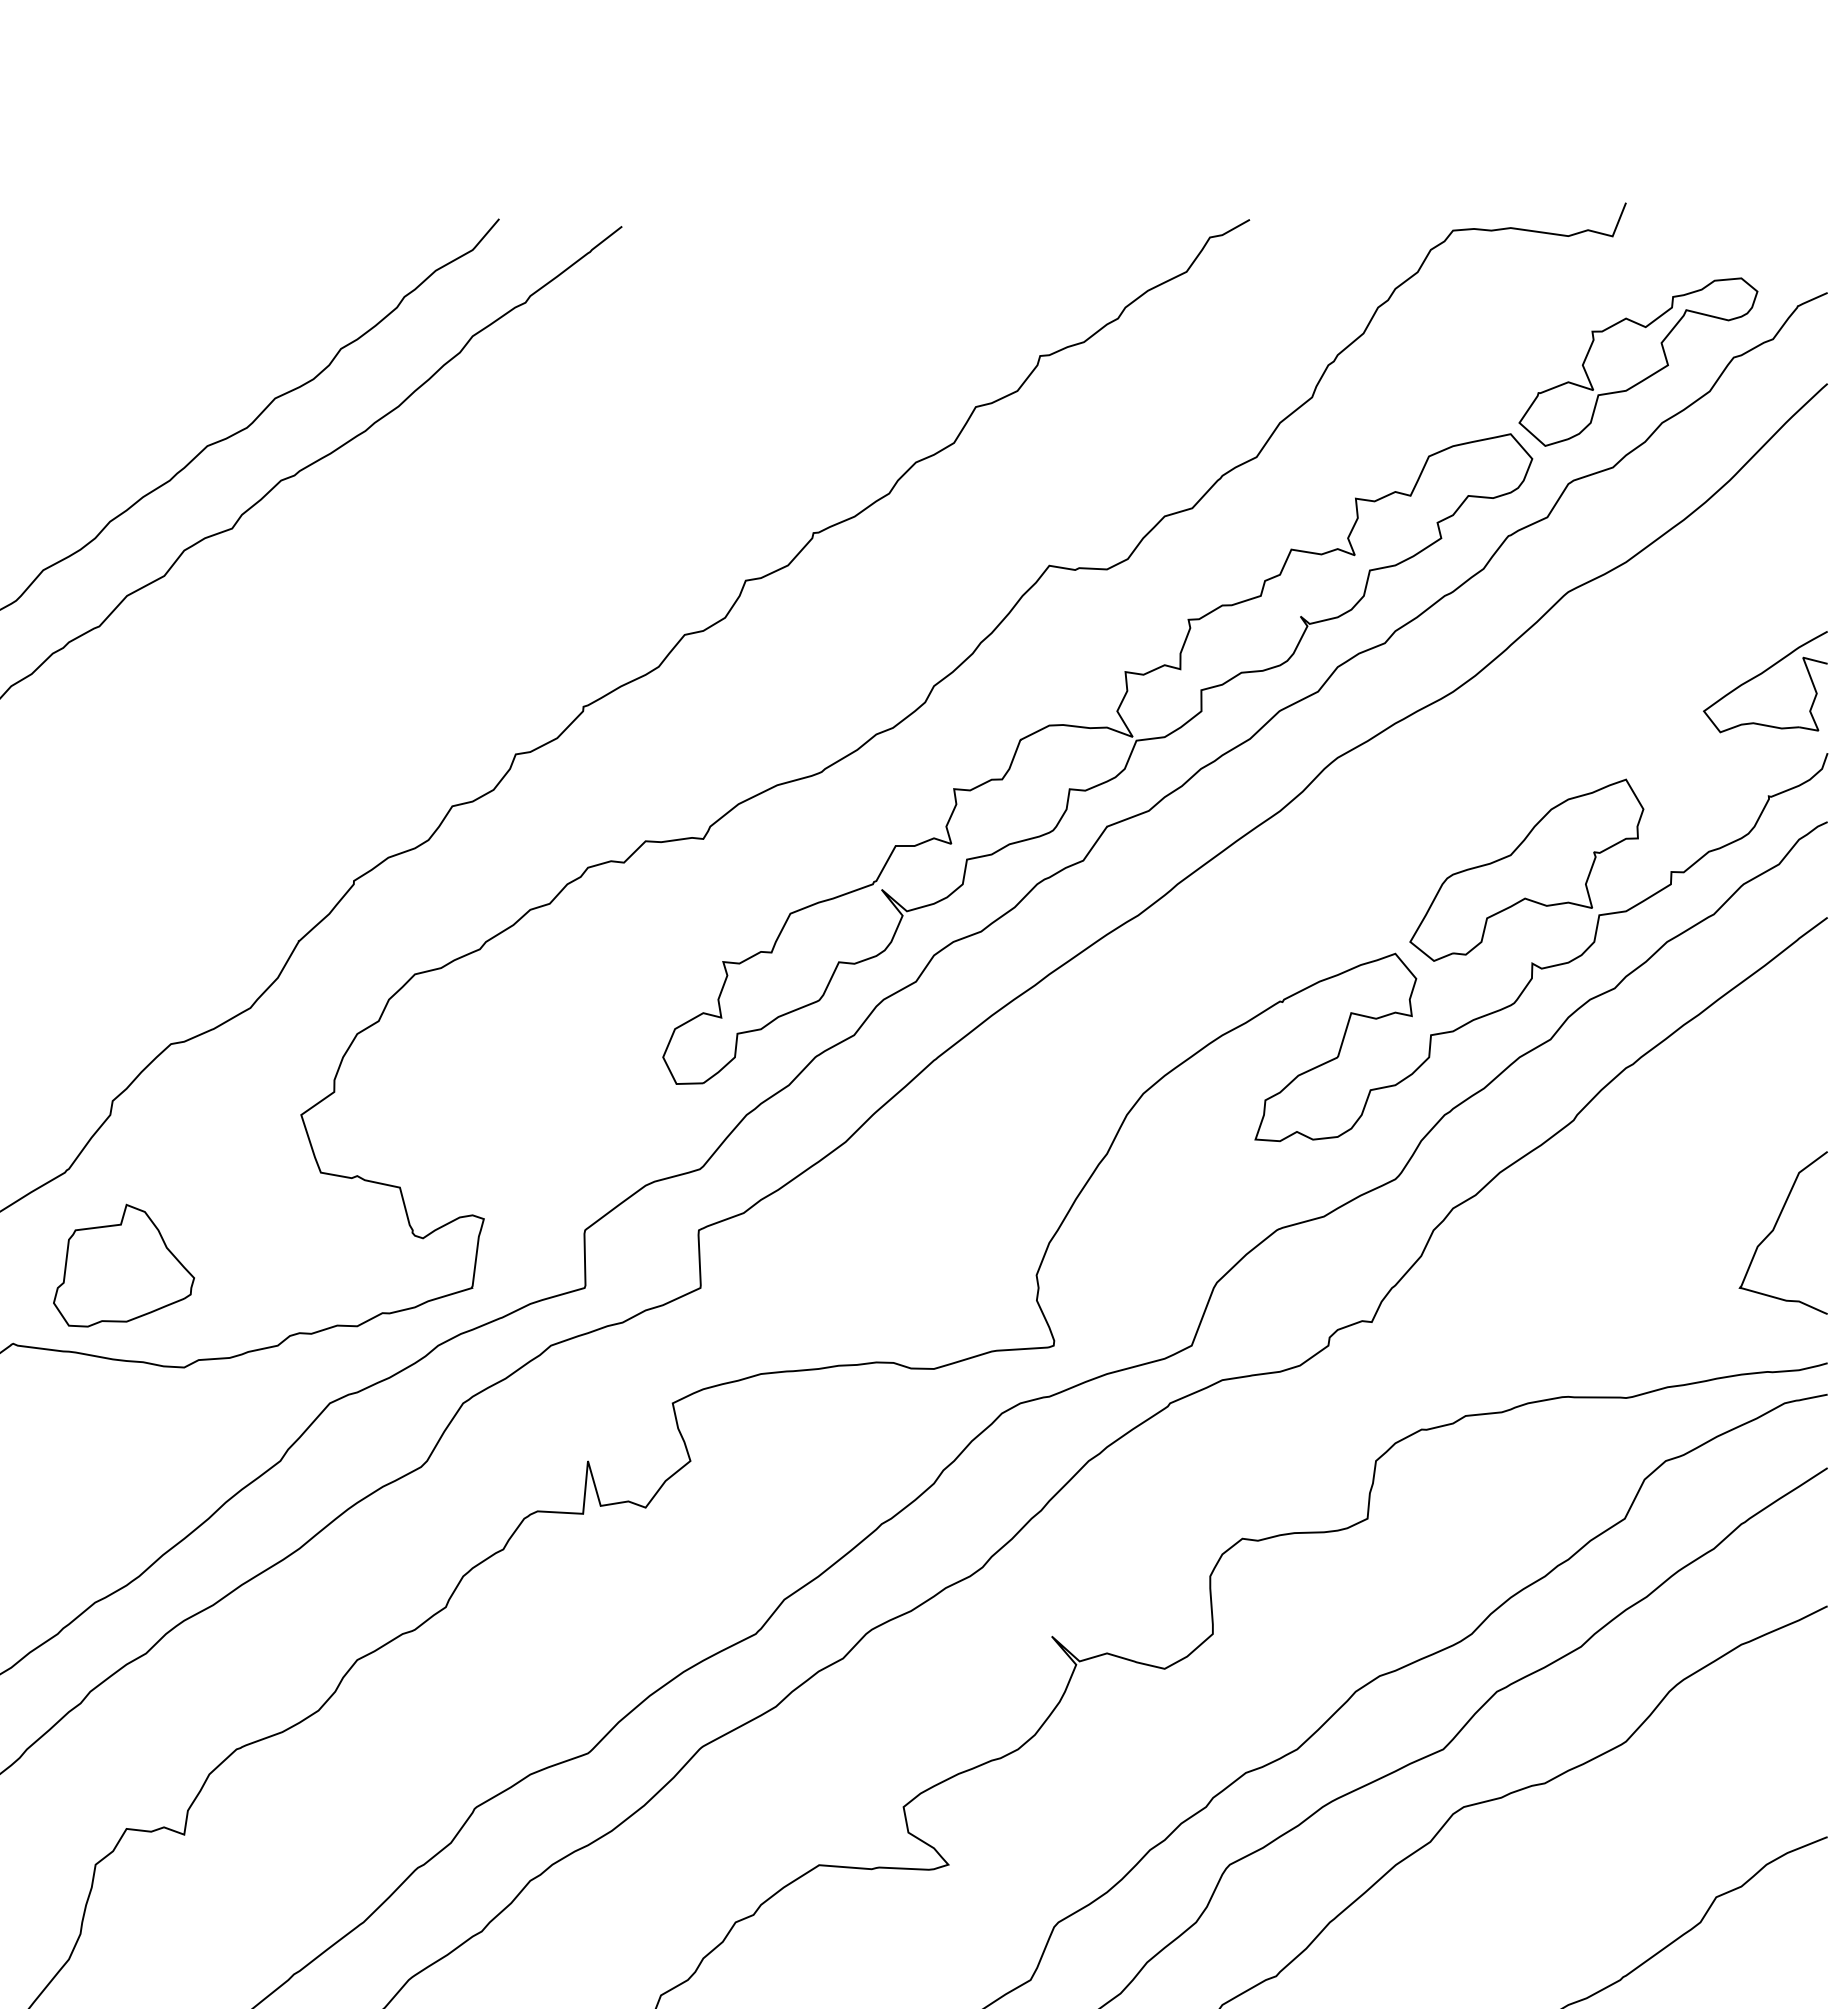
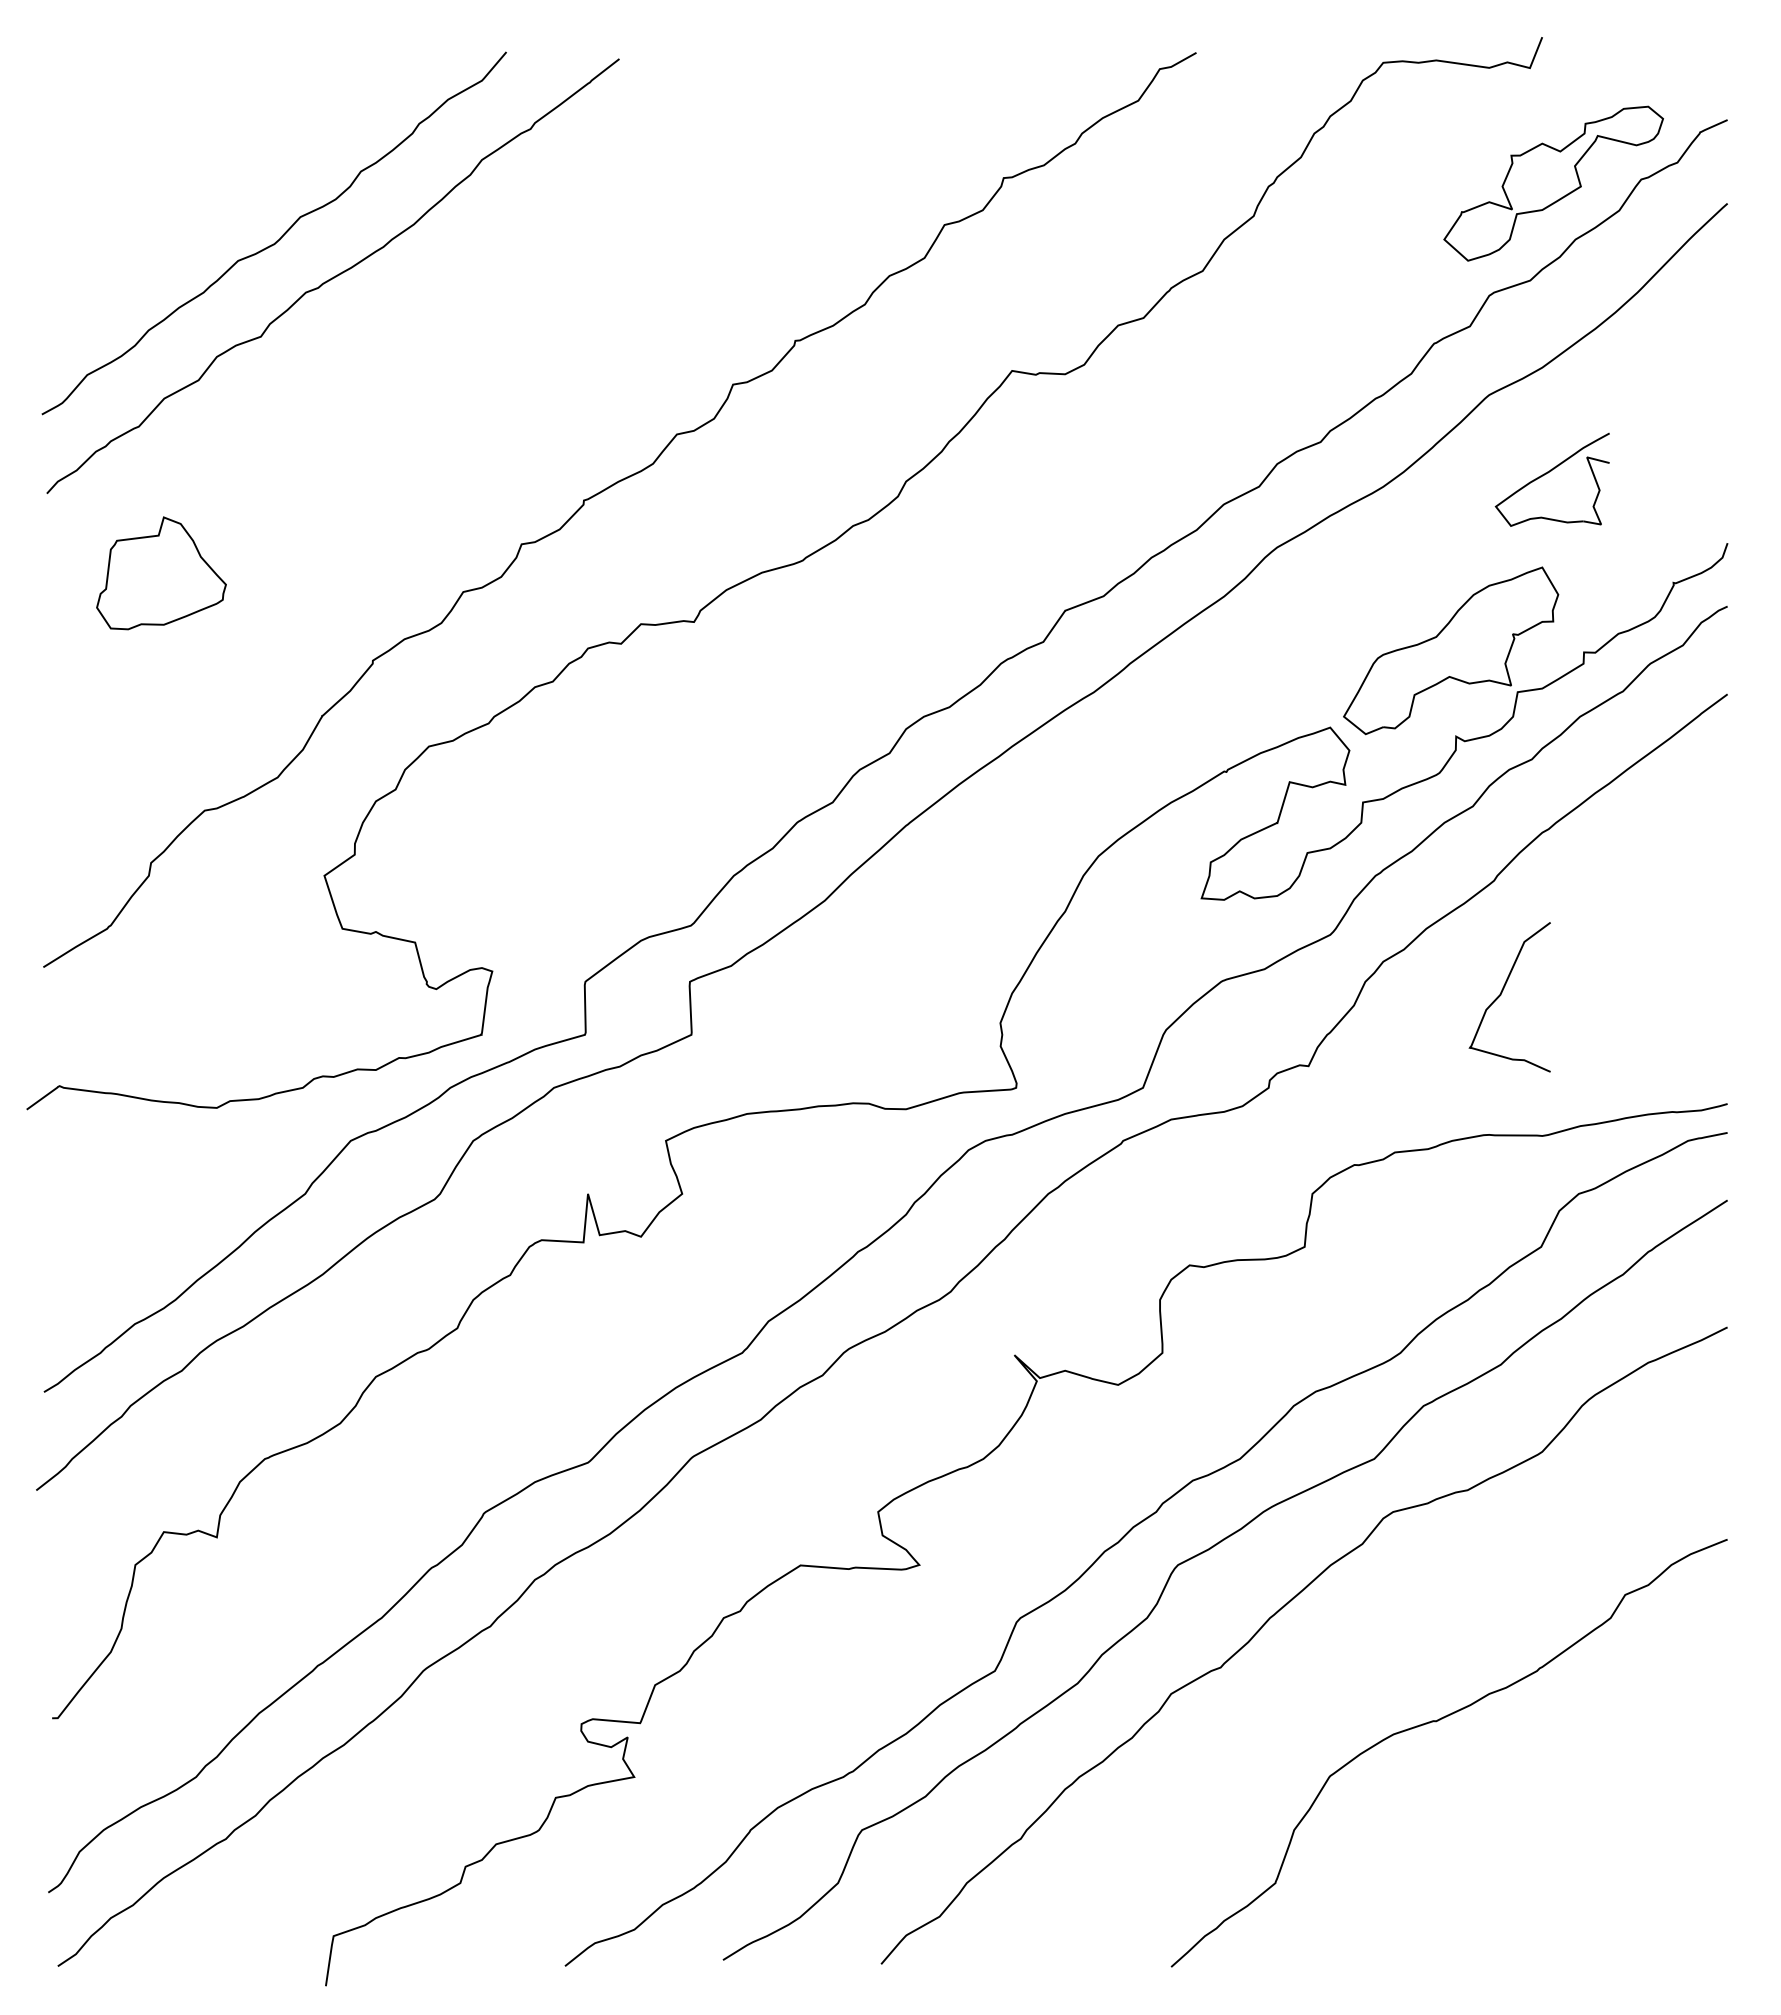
part: (1761, 675) -> (1548, 473), moved
part: (1097, 758) -> (1056, 548), removed
curve: (1774, 1231) -> (1501, 995), moved
part: (124, 1265) -> (161, 573), moved

